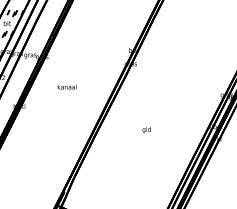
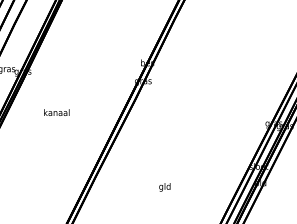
text: (146, 130) -> (164, 187), moved

